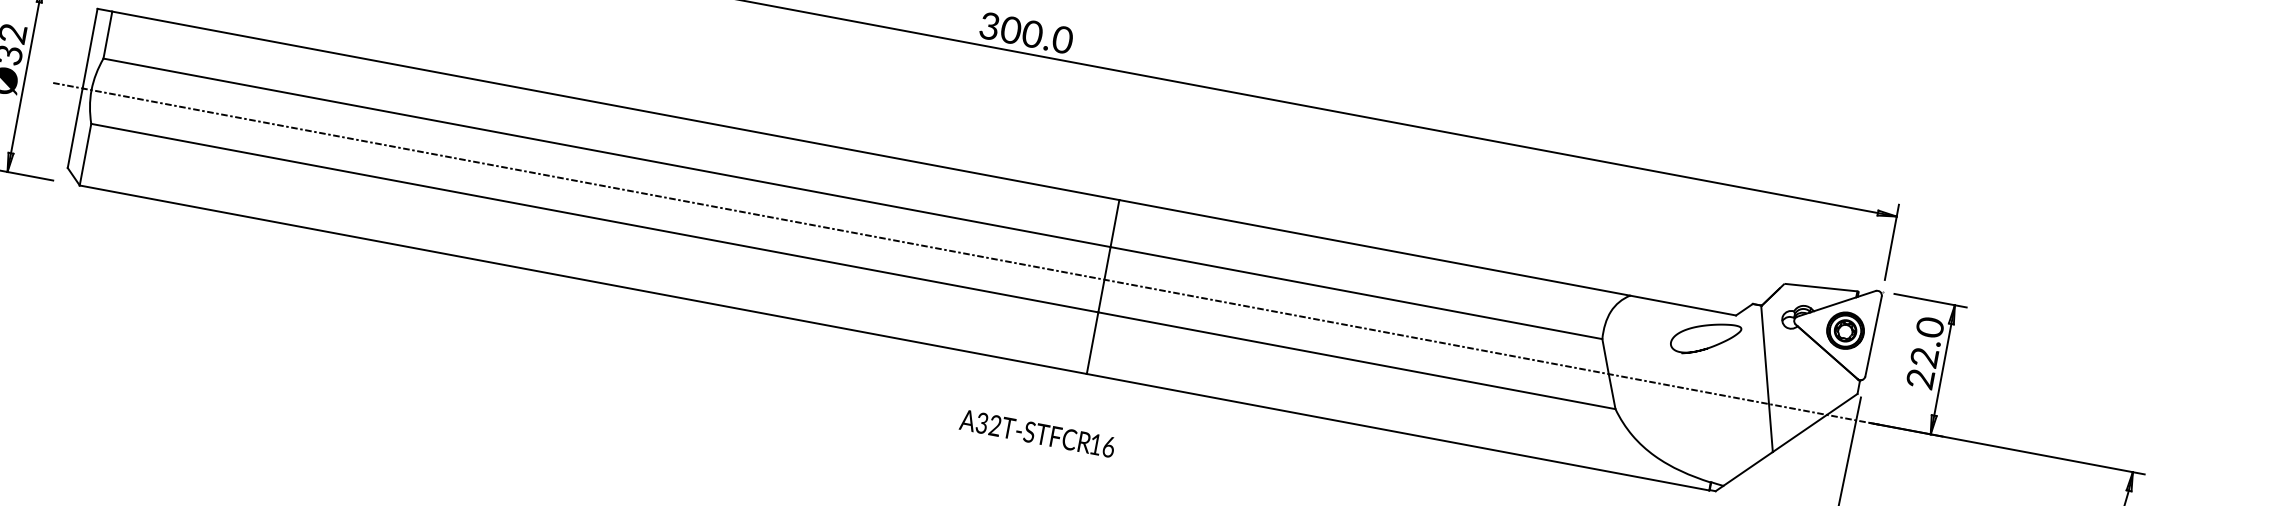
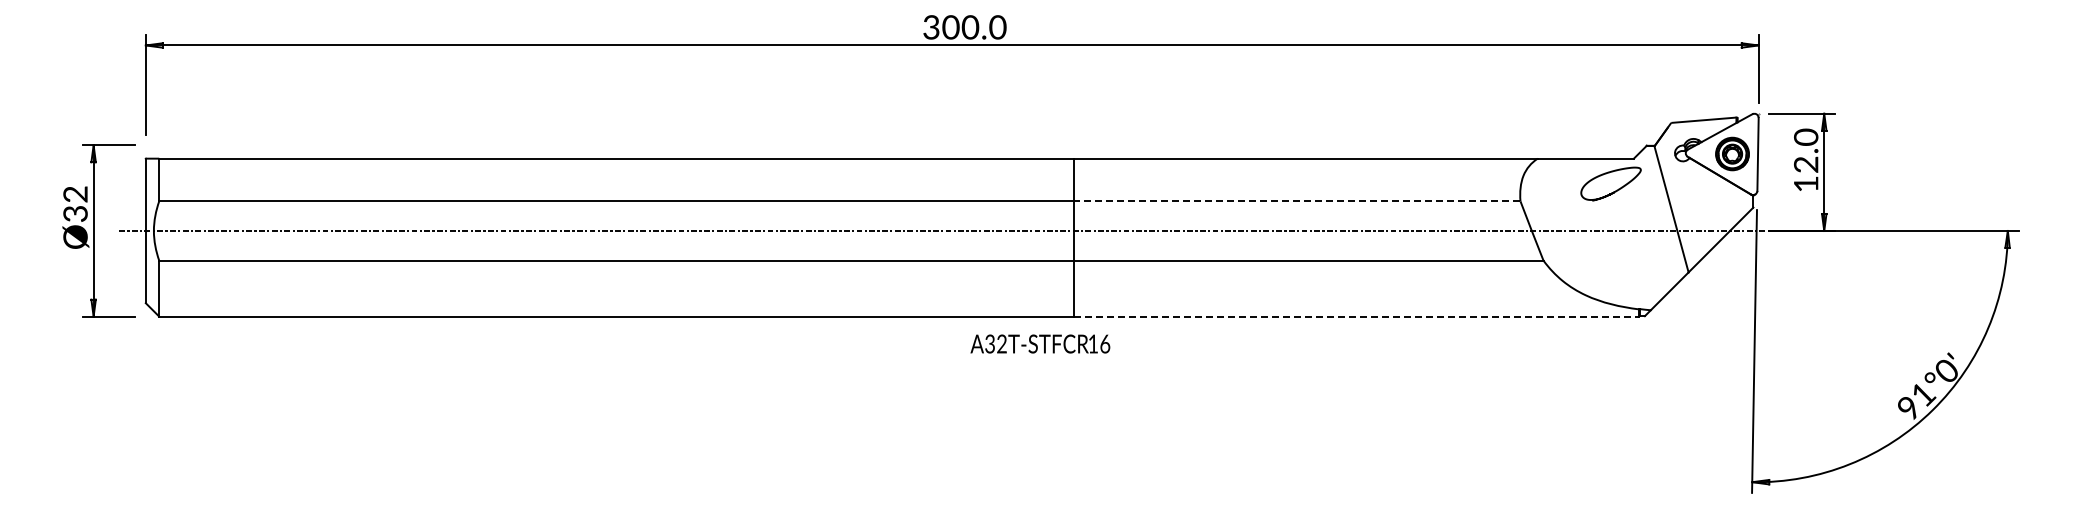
line: (1355, 293) -> (1296, 201), solid -> dashed
text: (1920, 379) -> (1806, 184), 22.0 -> 12.0
line: (1398, 432) -> (1356, 316), solid -> dashed
text: (1037, 433) -> (1040, 343), moved

